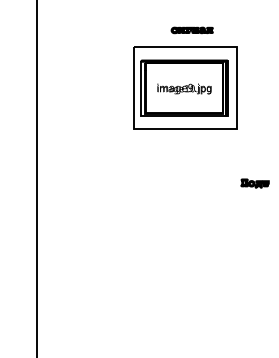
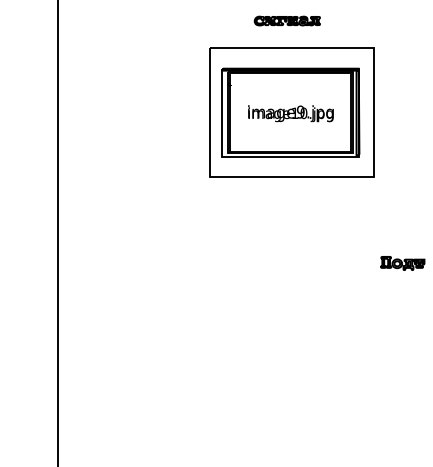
part: (191, 30) -> (286, 21), moved

